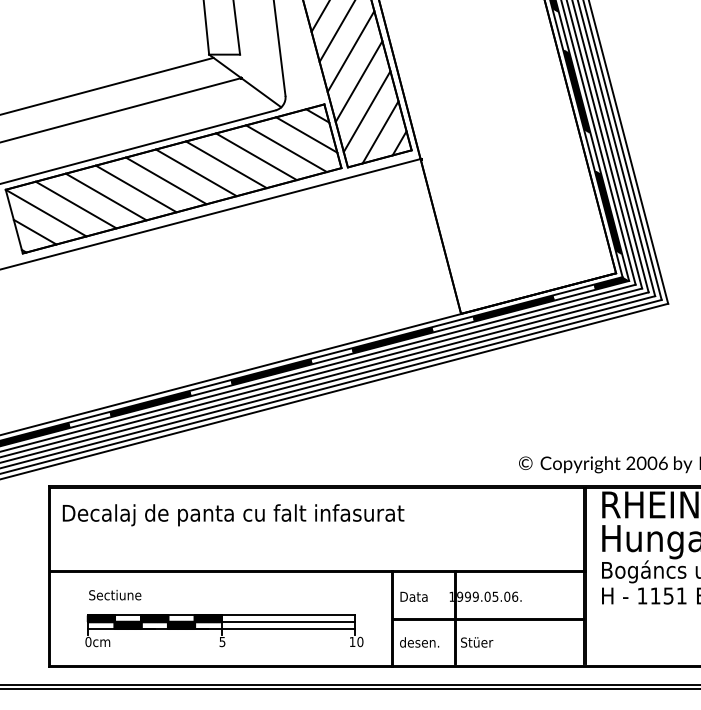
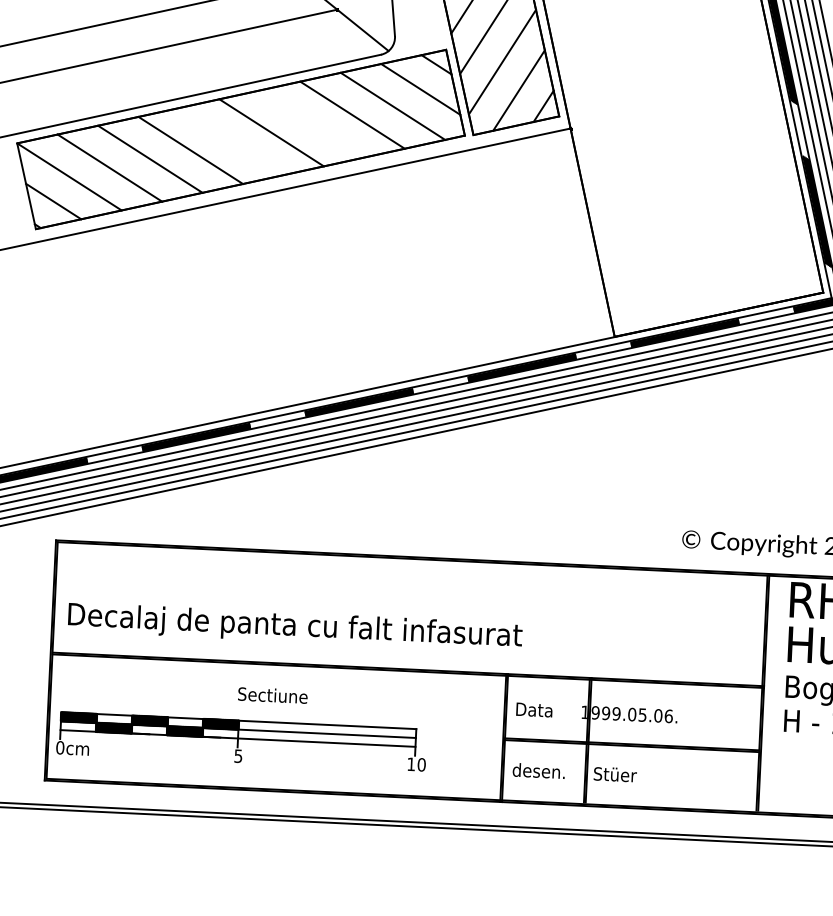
line: (226, 164) -> (312, 123), removed
line: (165, 180) -> (230, 141), removed
text: (233, 515) -> (295, 627), moved
text: (115, 595) -> (273, 695), moved
part: (224, 630) -> (241, 741), moved

